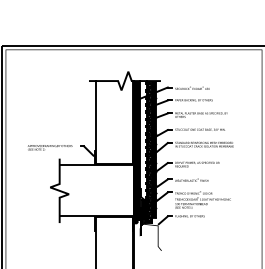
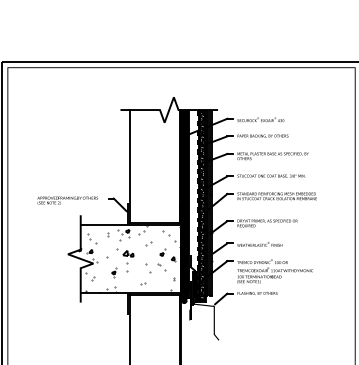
hatch: (95, 191) -> (129, 259), added

